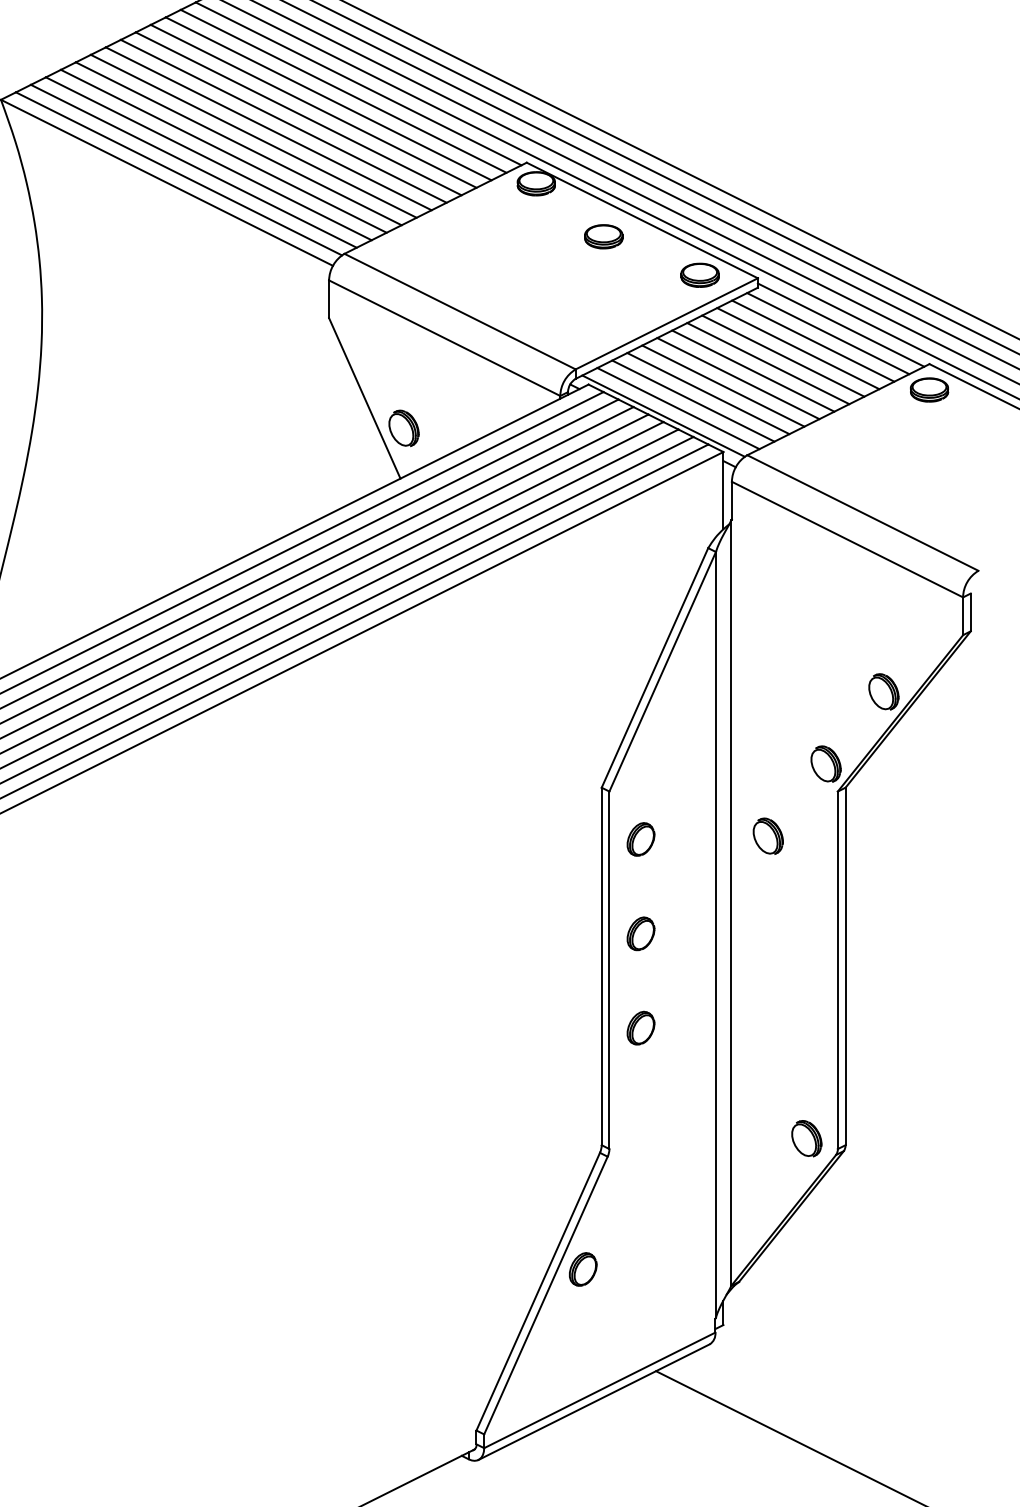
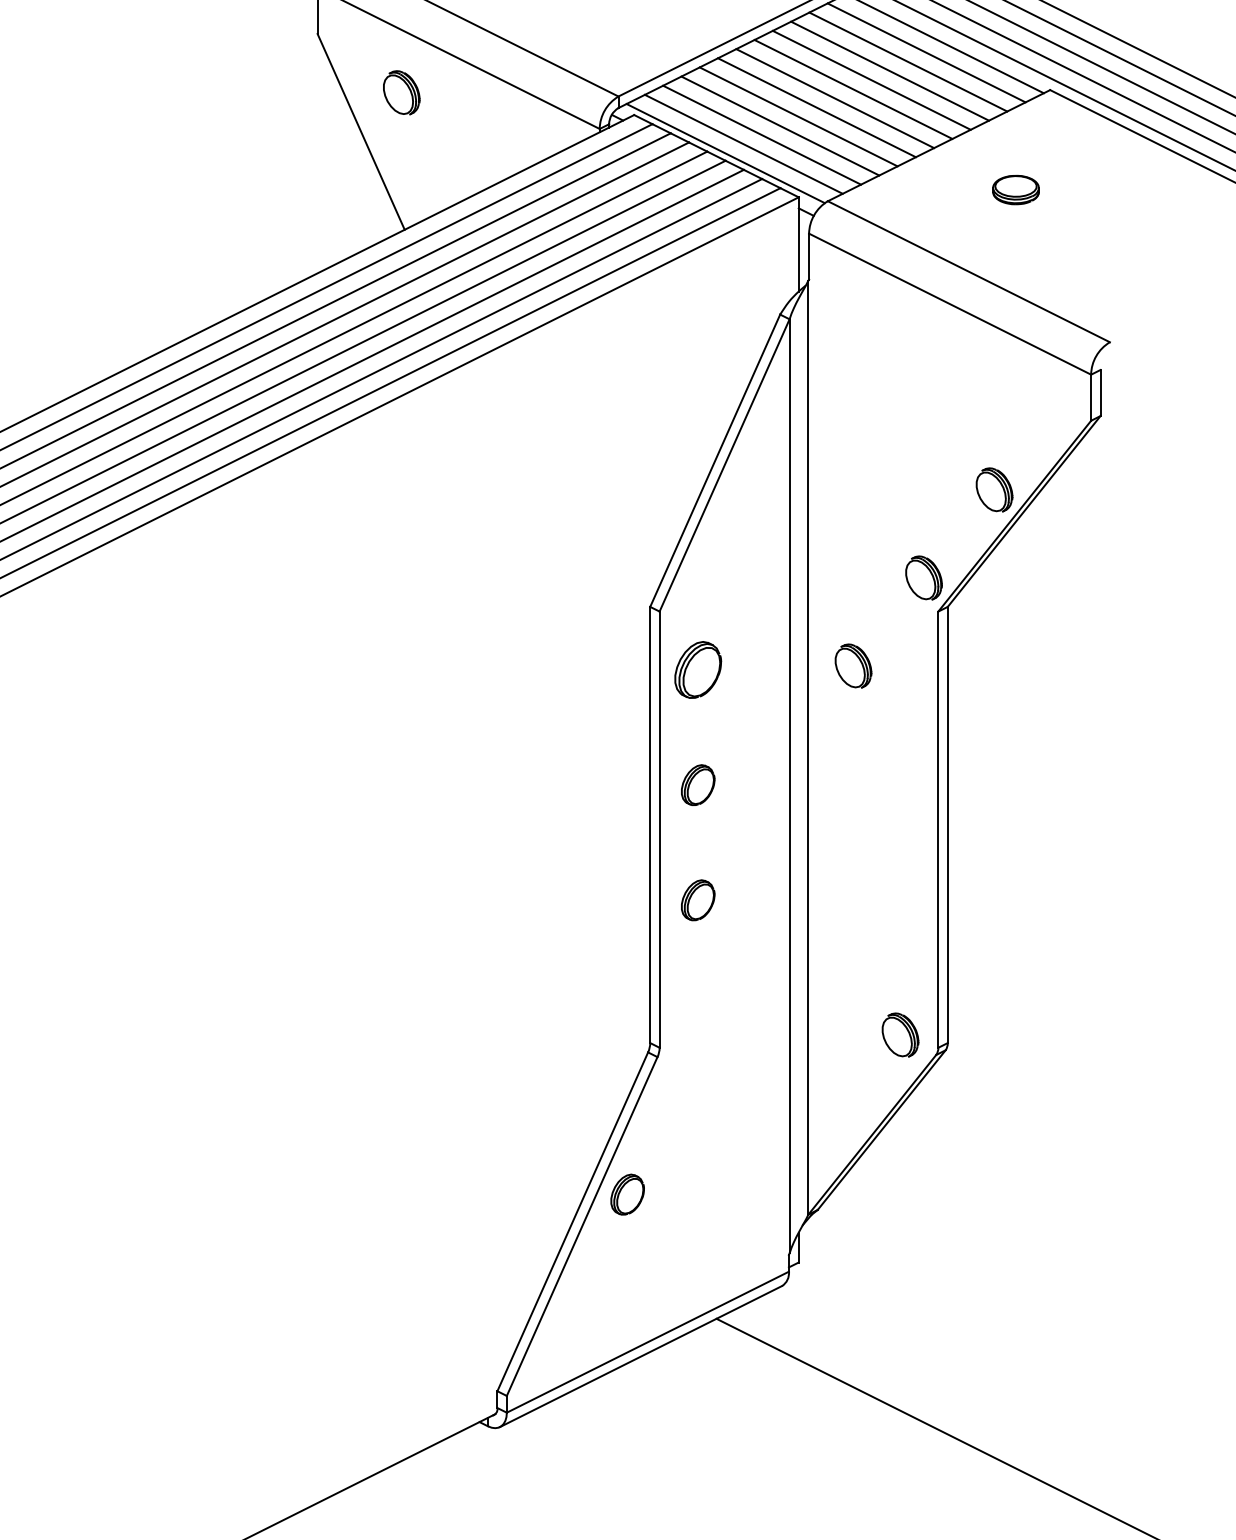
part: (929, 389) -> (1015, 189), moved
part: (403, 428) -> (401, 92), moved
part: (640, 839) -> (697, 670), size x1.4

